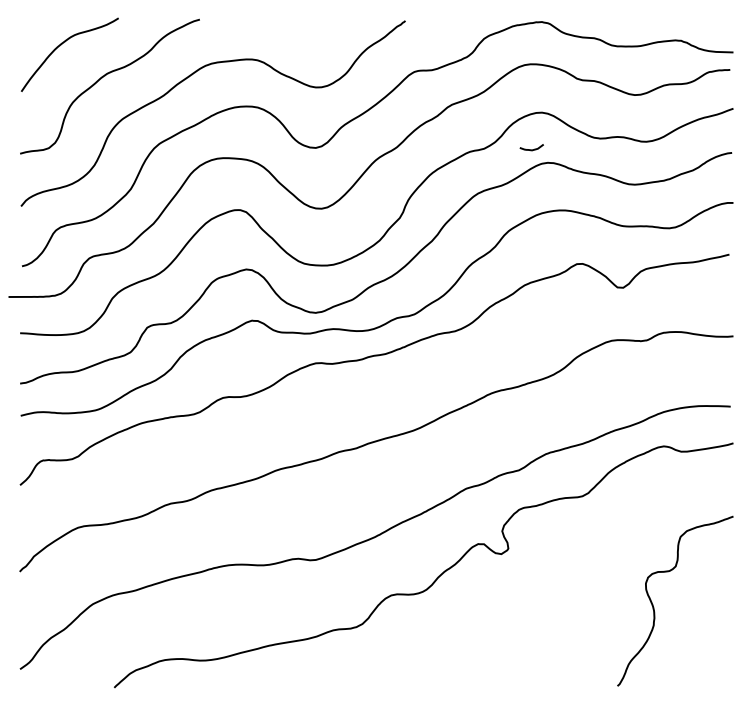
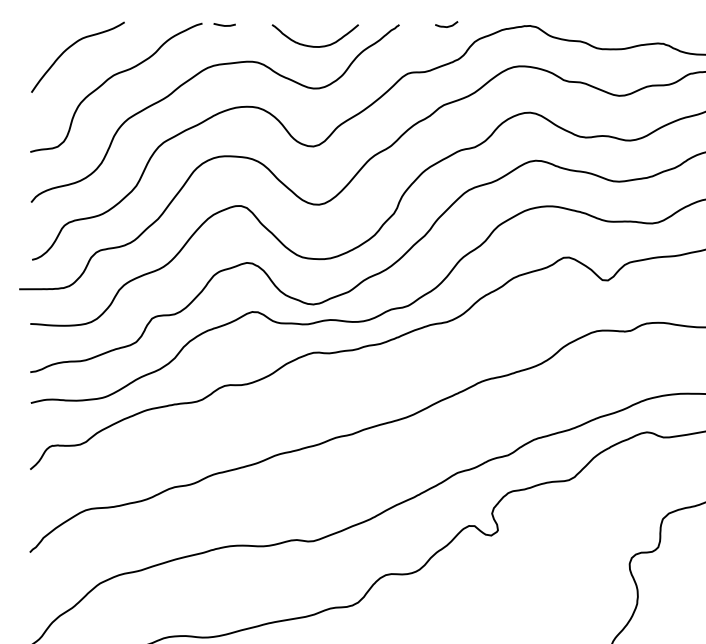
line: (221, 20) -> (223, 24), added
curve: (314, 42) -> (312, 45), added
curve: (531, 149) -> (446, 26), moved

